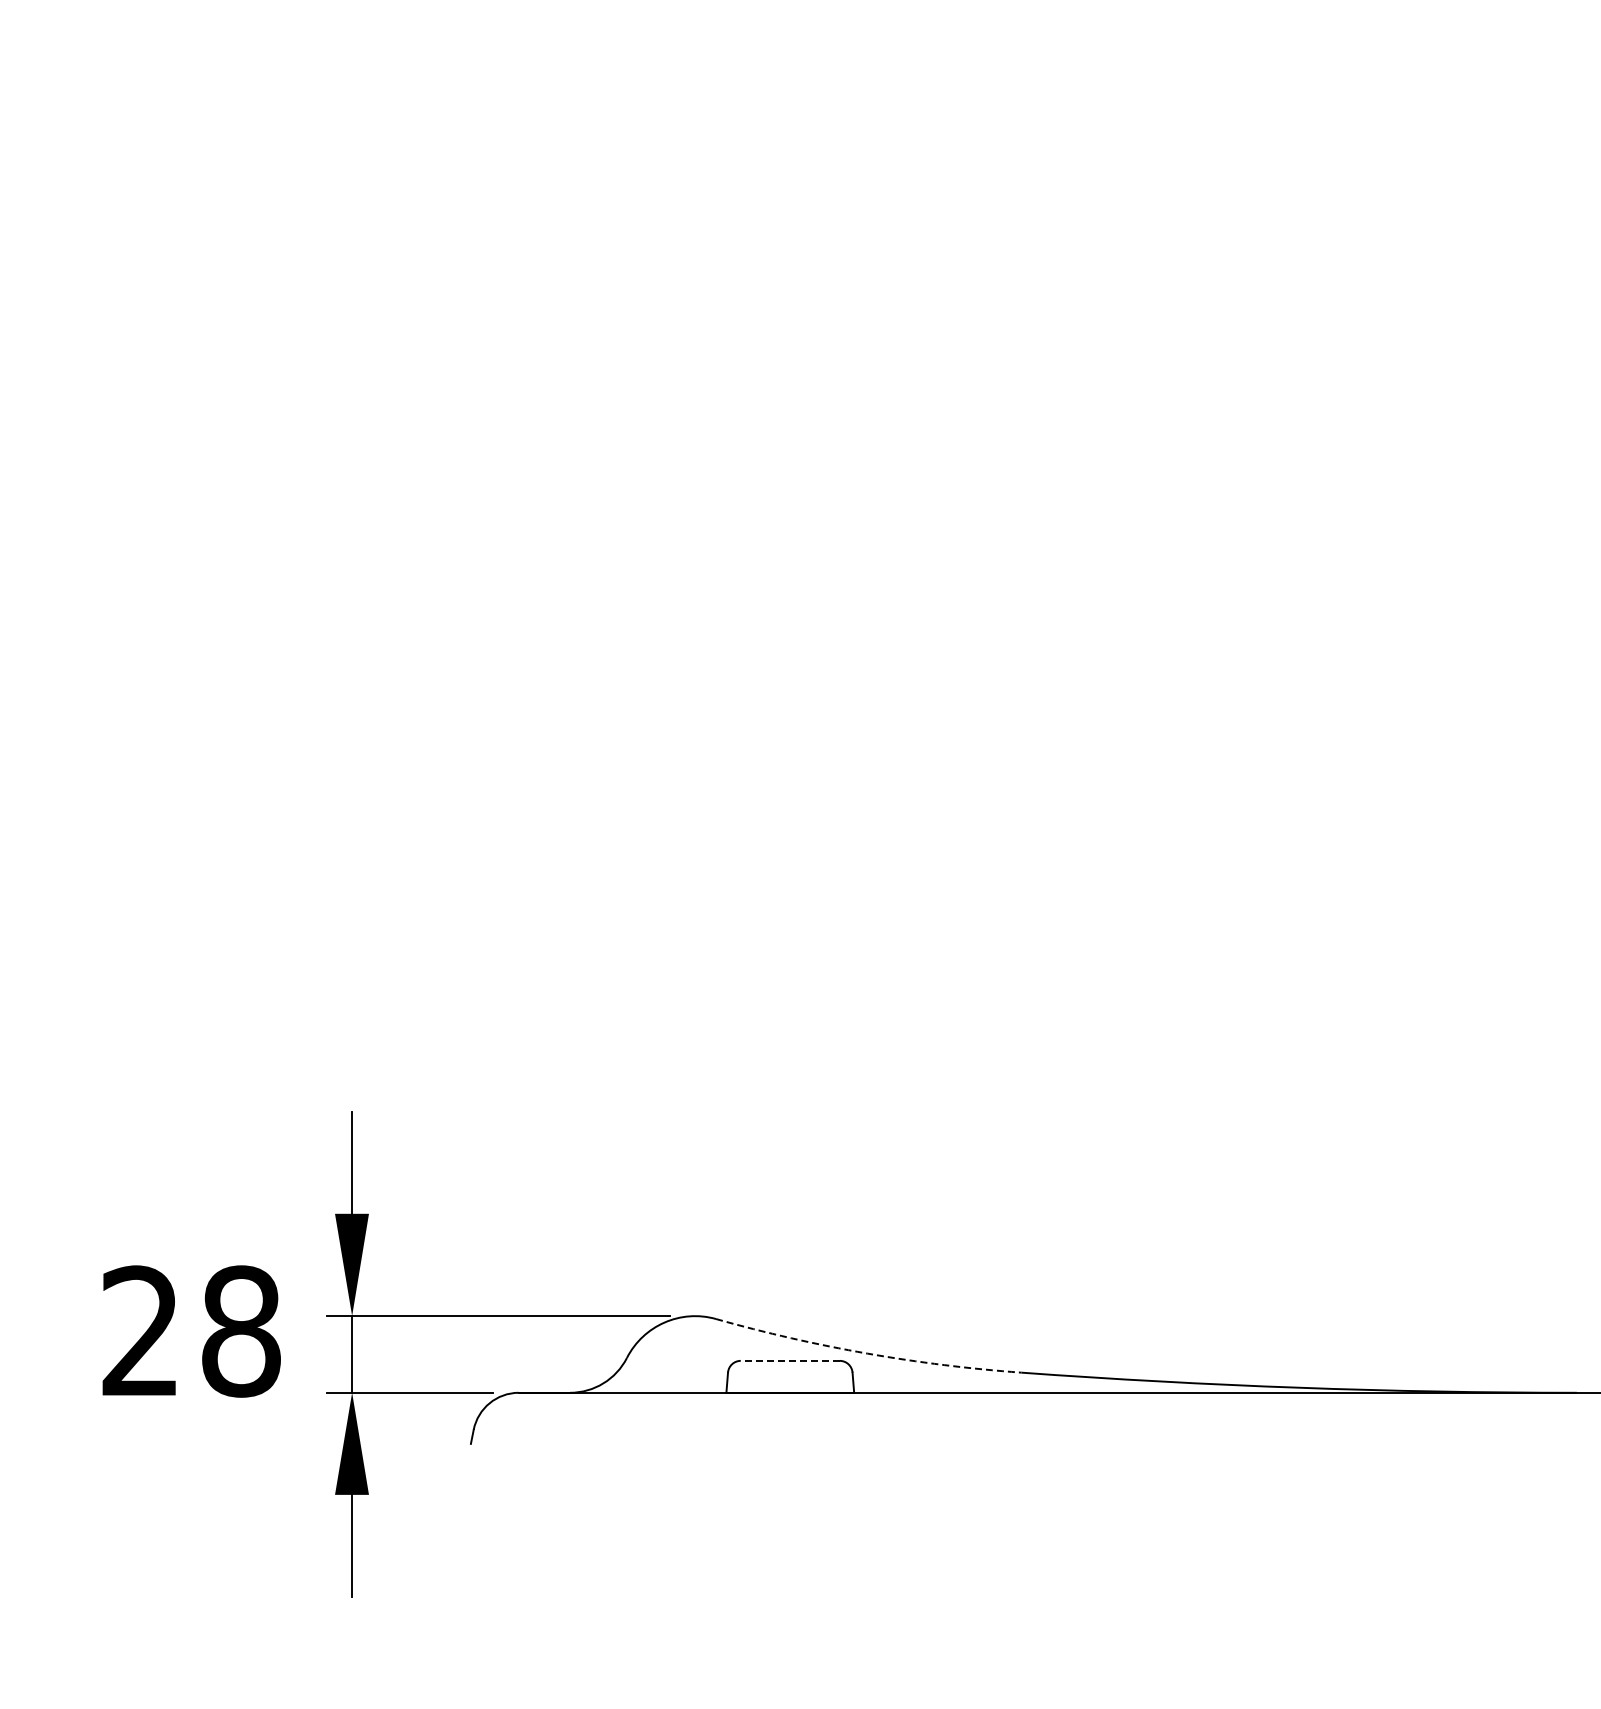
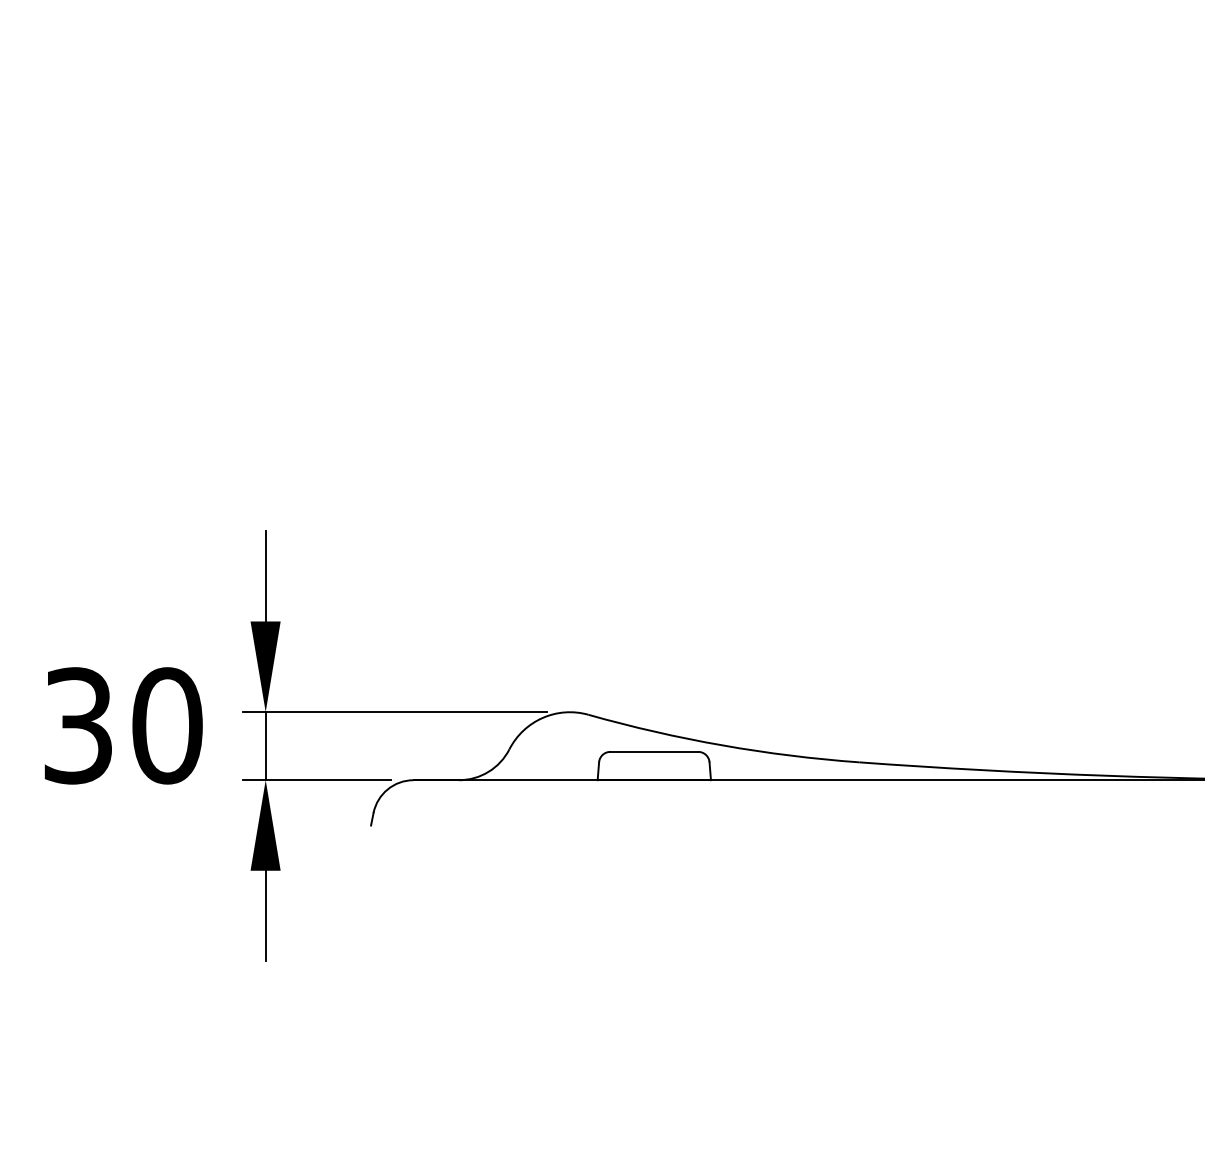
text: (191, 1331) -> (123, 725), 28 -> 30
arc: (867, 1353) -> (722, 745), dashed -> solid
line: (790, 1360) -> (654, 751), dashed -> solid

